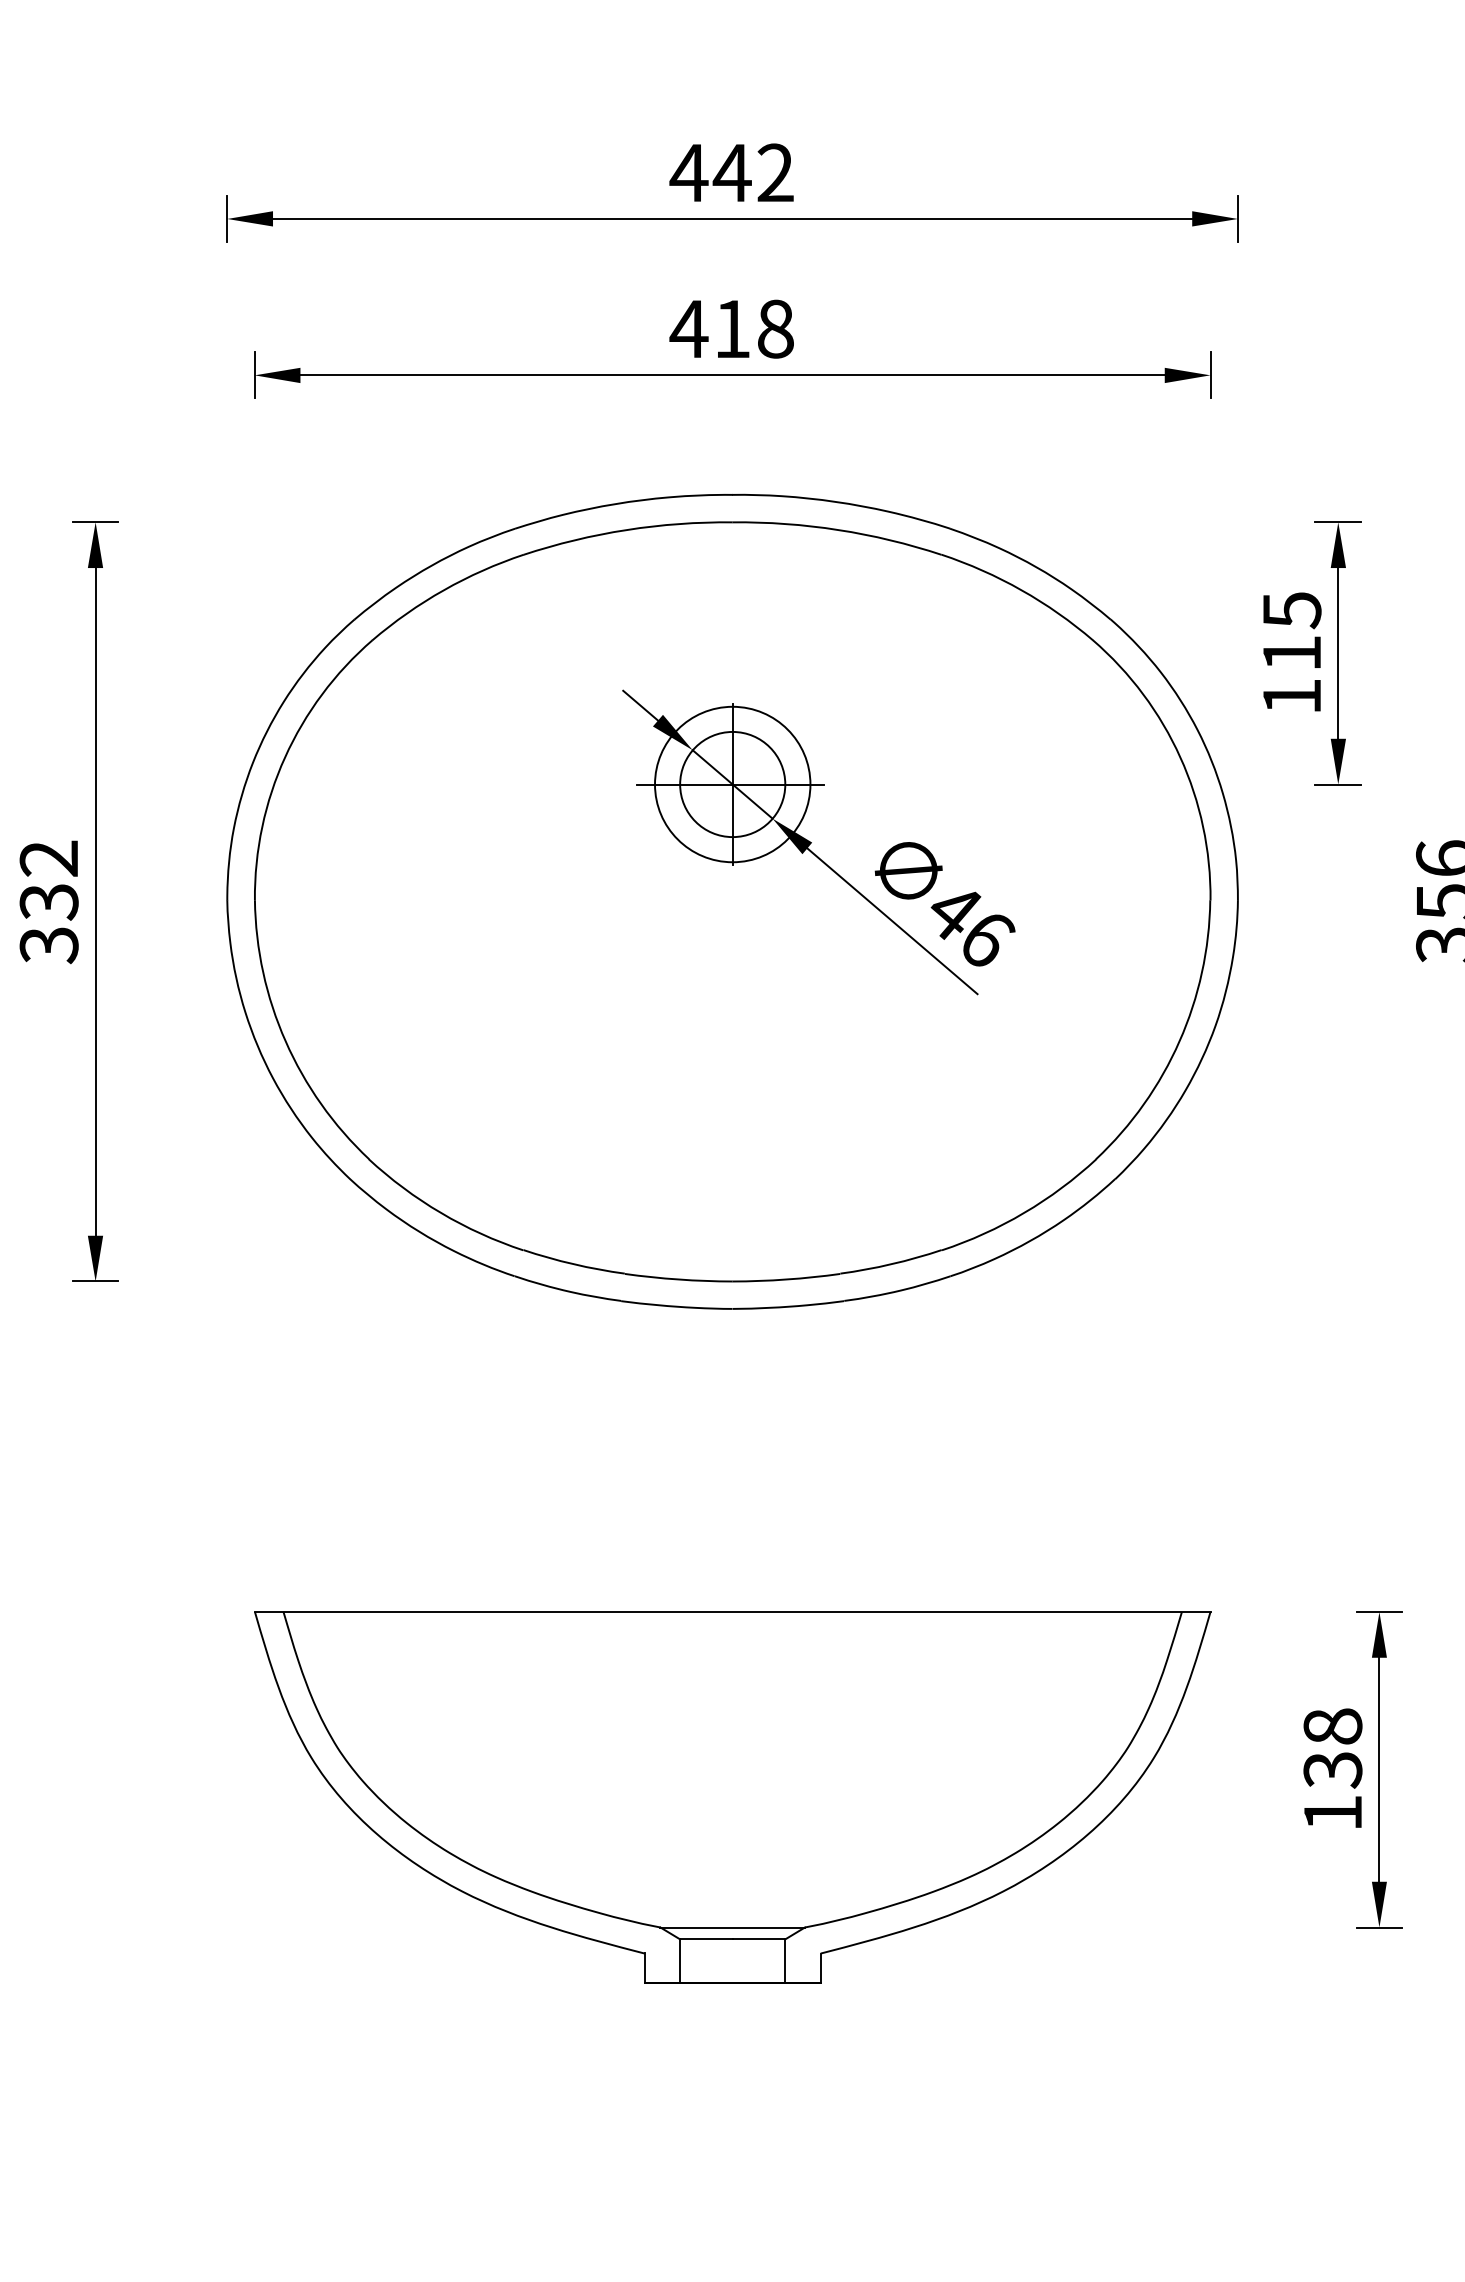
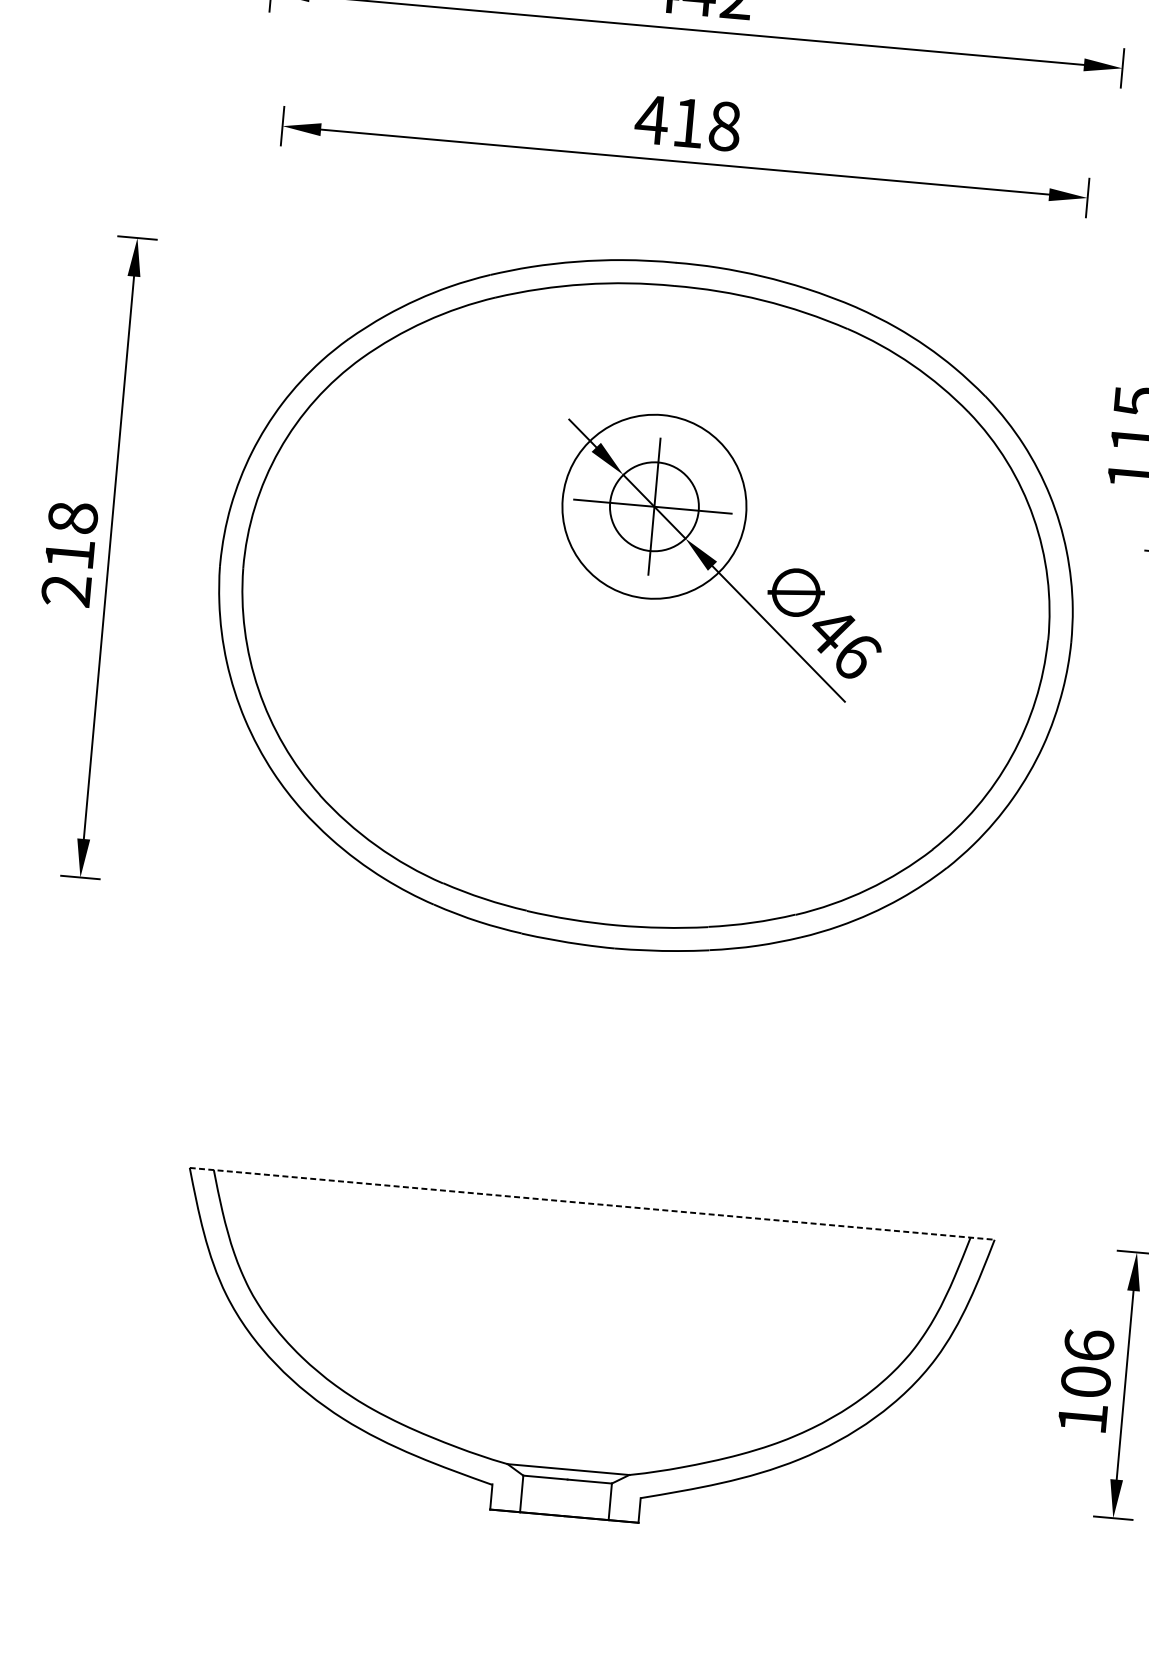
circle: (732, 784) -> (654, 506), size x1.4
text: (48, 902) -> (69, 554), 332 -> 218
line: (732, 1612) -> (592, 1204), solid -> dashed
text: (1332, 1748) -> (1087, 1363), 138 -> 106

